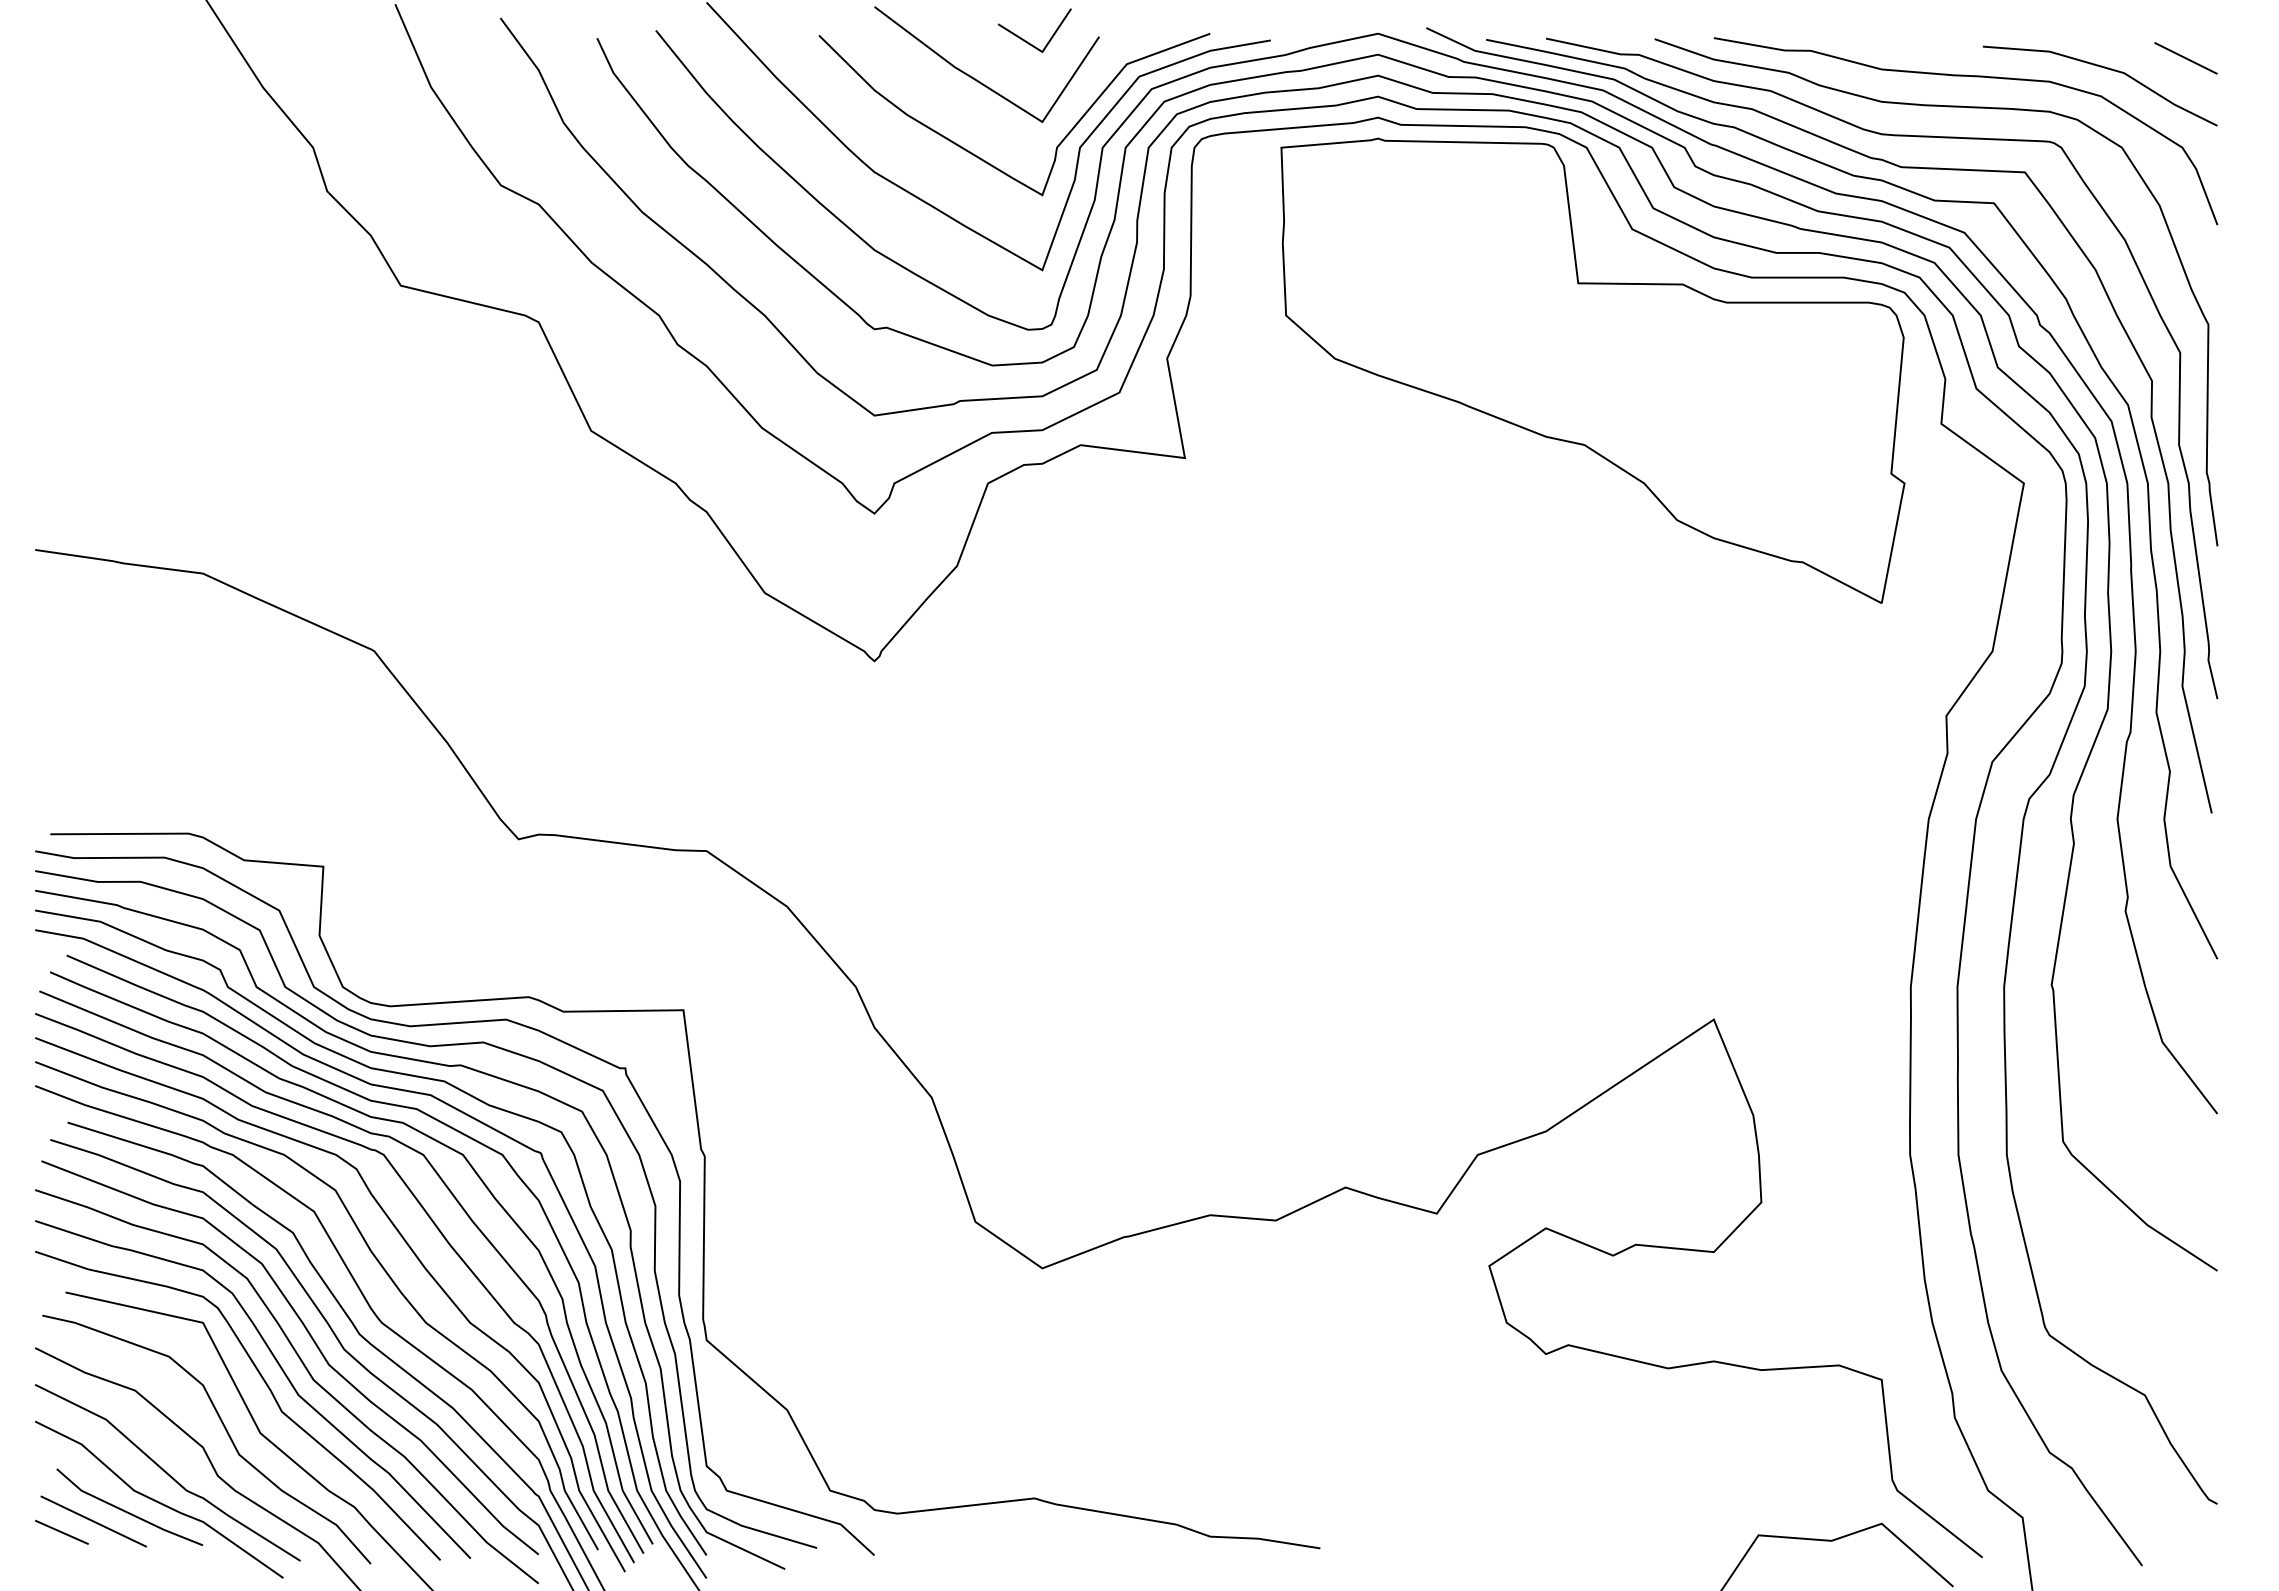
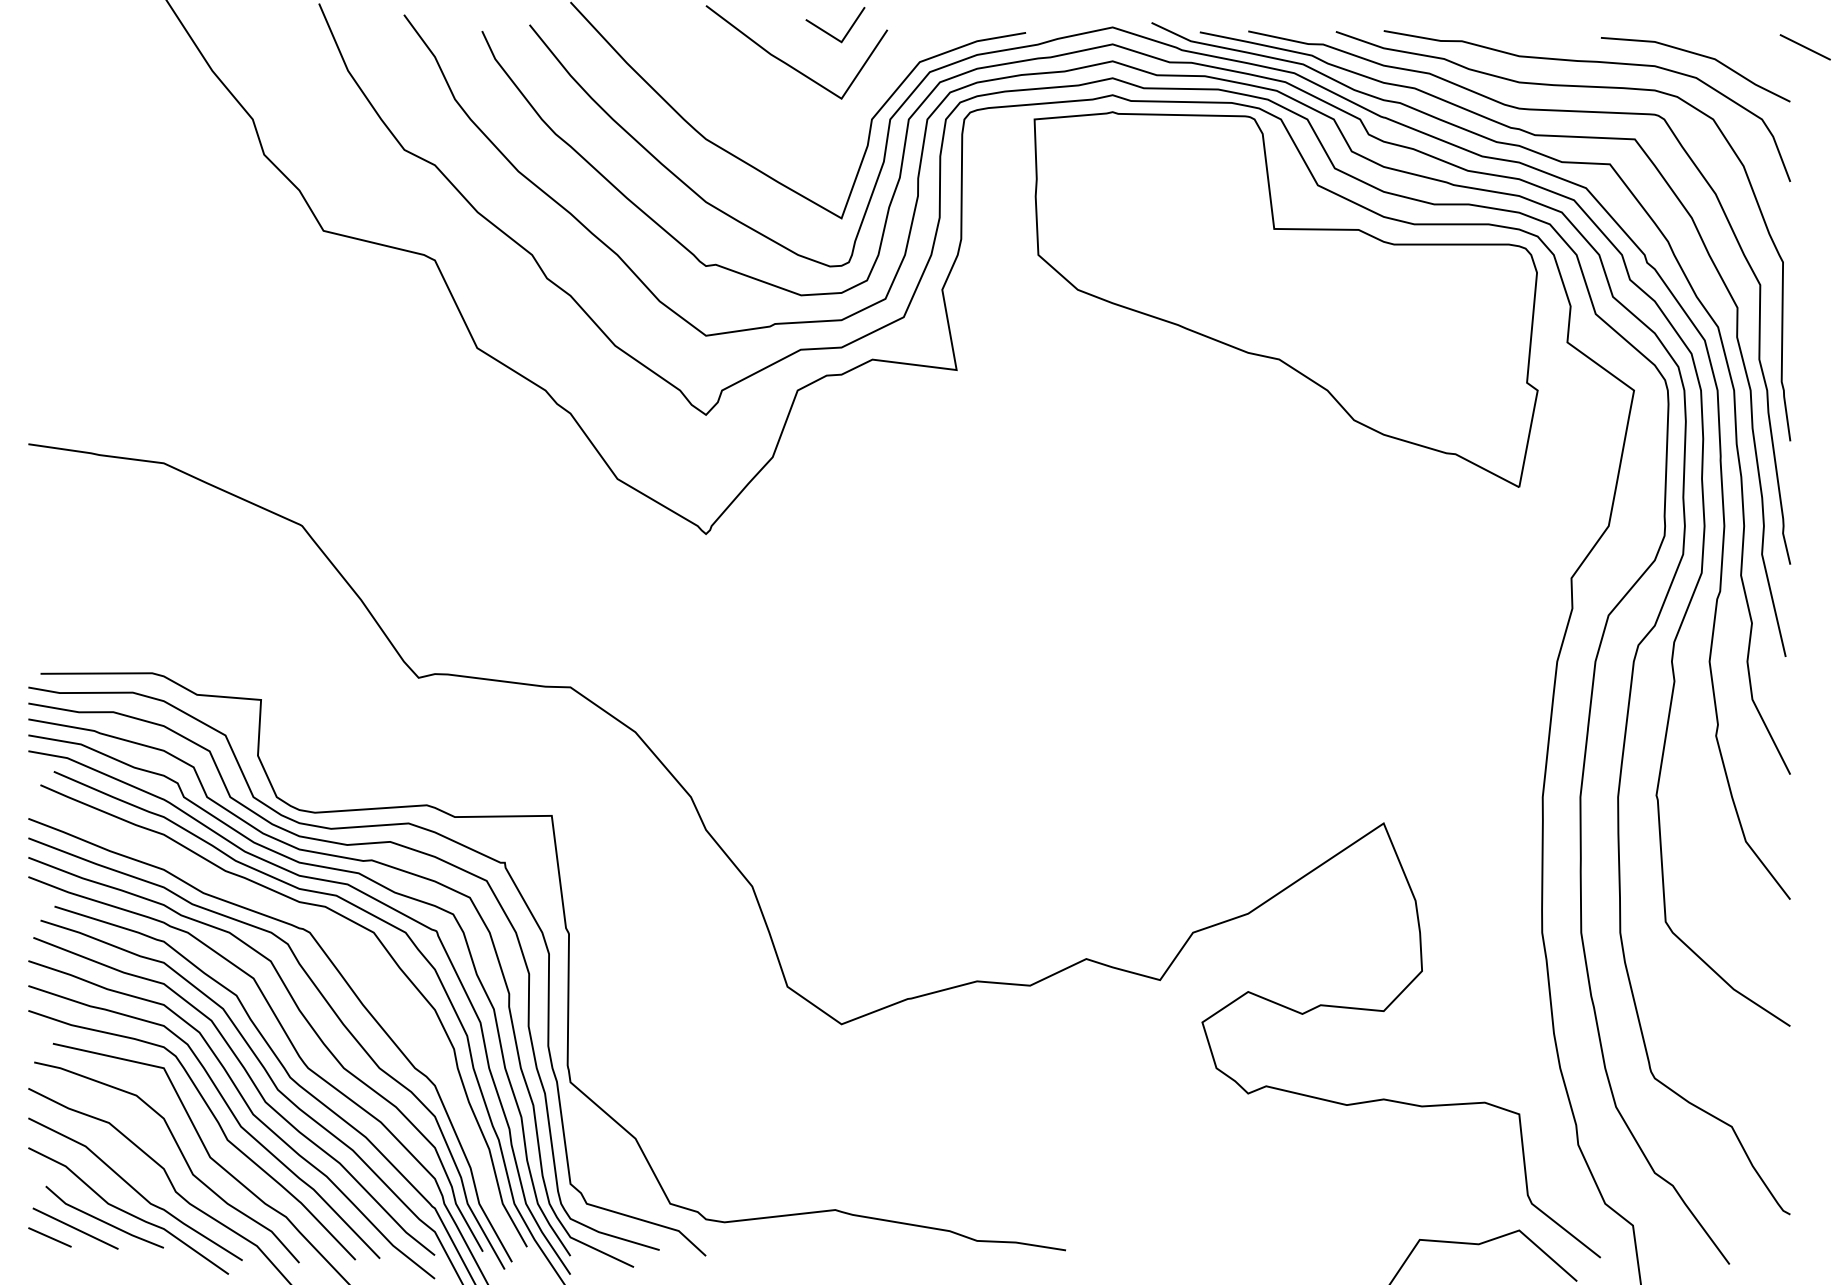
line: (2185, 58) -> (1804, 47), moved
curve: (1056, 146) -> (852, 118), removed
curve: (447, 1189) -> (361, 960), removed

